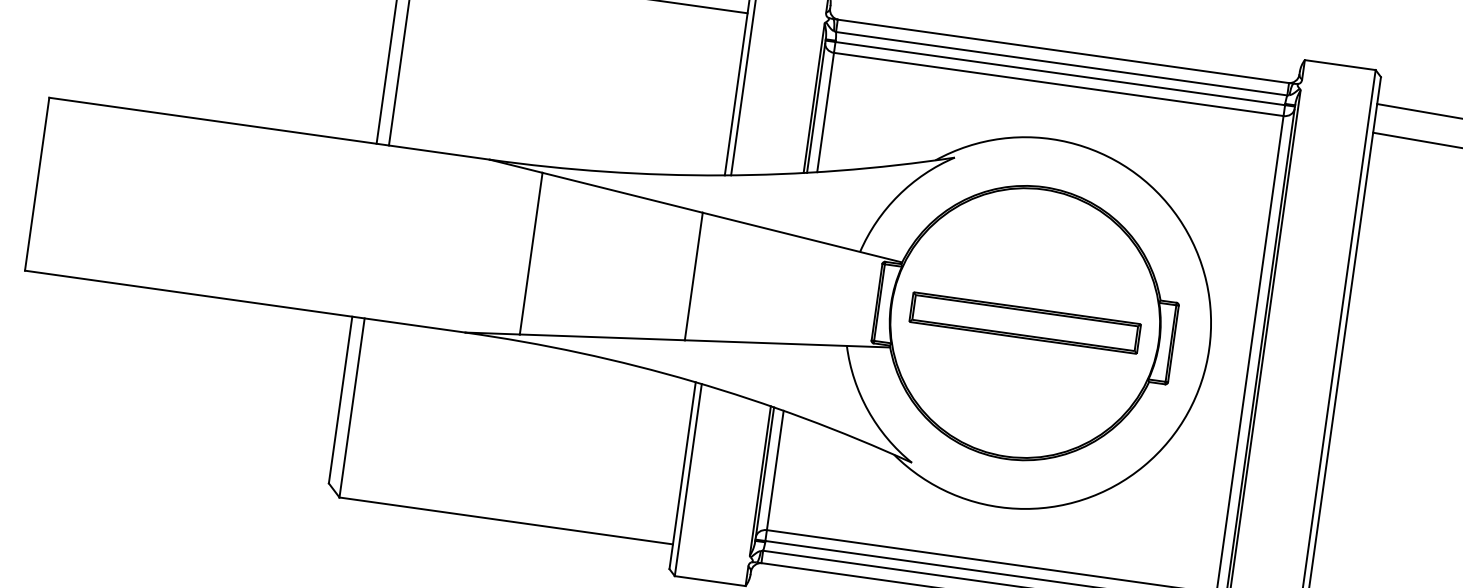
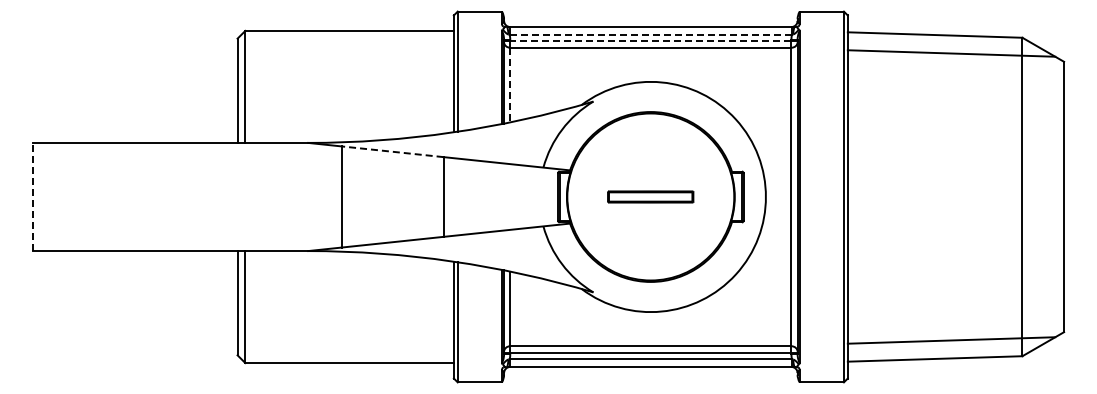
line: (1062, 63) -> (651, 34), solid -> dashed
line: (1059, 72) -> (650, 40), solid -> dashed
line: (825, 113) -> (510, 85), solid -> dashed
line: (36, 183) -> (32, 196), solid -> dashed
line: (622, 192) -> (392, 151), solid -> dashed
part: (1024, 322) -> (650, 196), size x0.6

